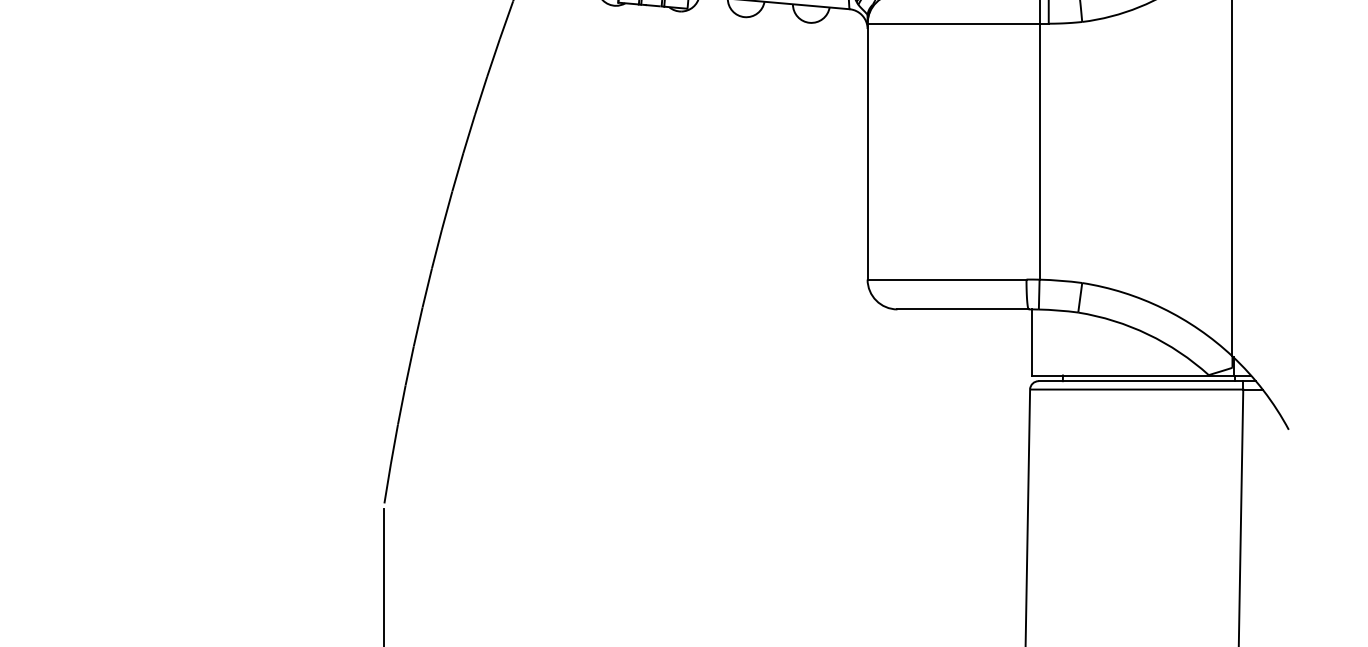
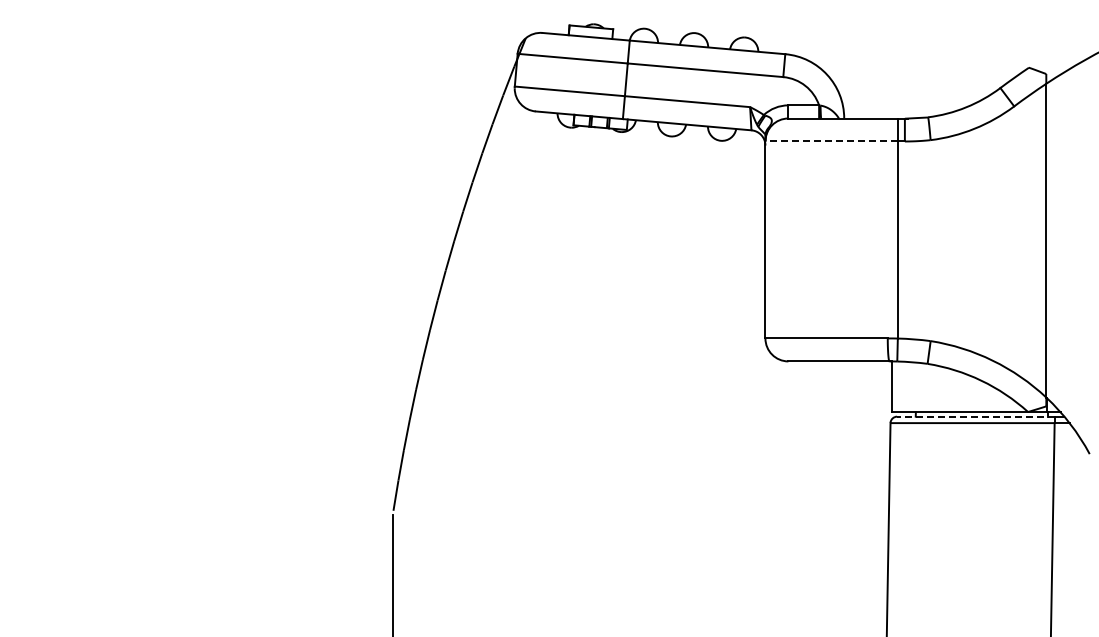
line: (953, 23) -> (831, 141), solid -> dashed
line: (1140, 380) -> (975, 416), solid -> dashed

